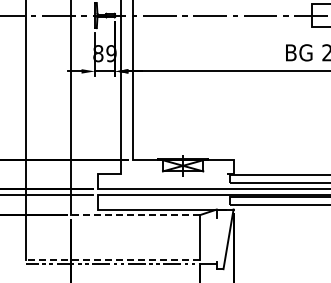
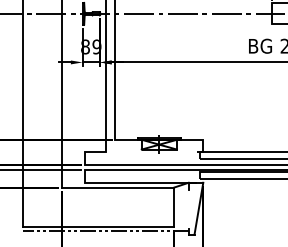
line: (134, 215) -> (116, 187), dashed -> solid
line: (113, 259) -> (98, 226), dashed -> solid

